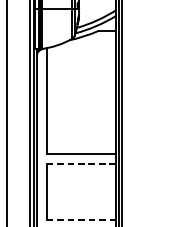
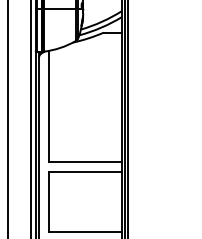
line: (81, 163) -> (85, 172), dashed -> solid
line: (82, 220) -> (86, 231), dashed -> solid

